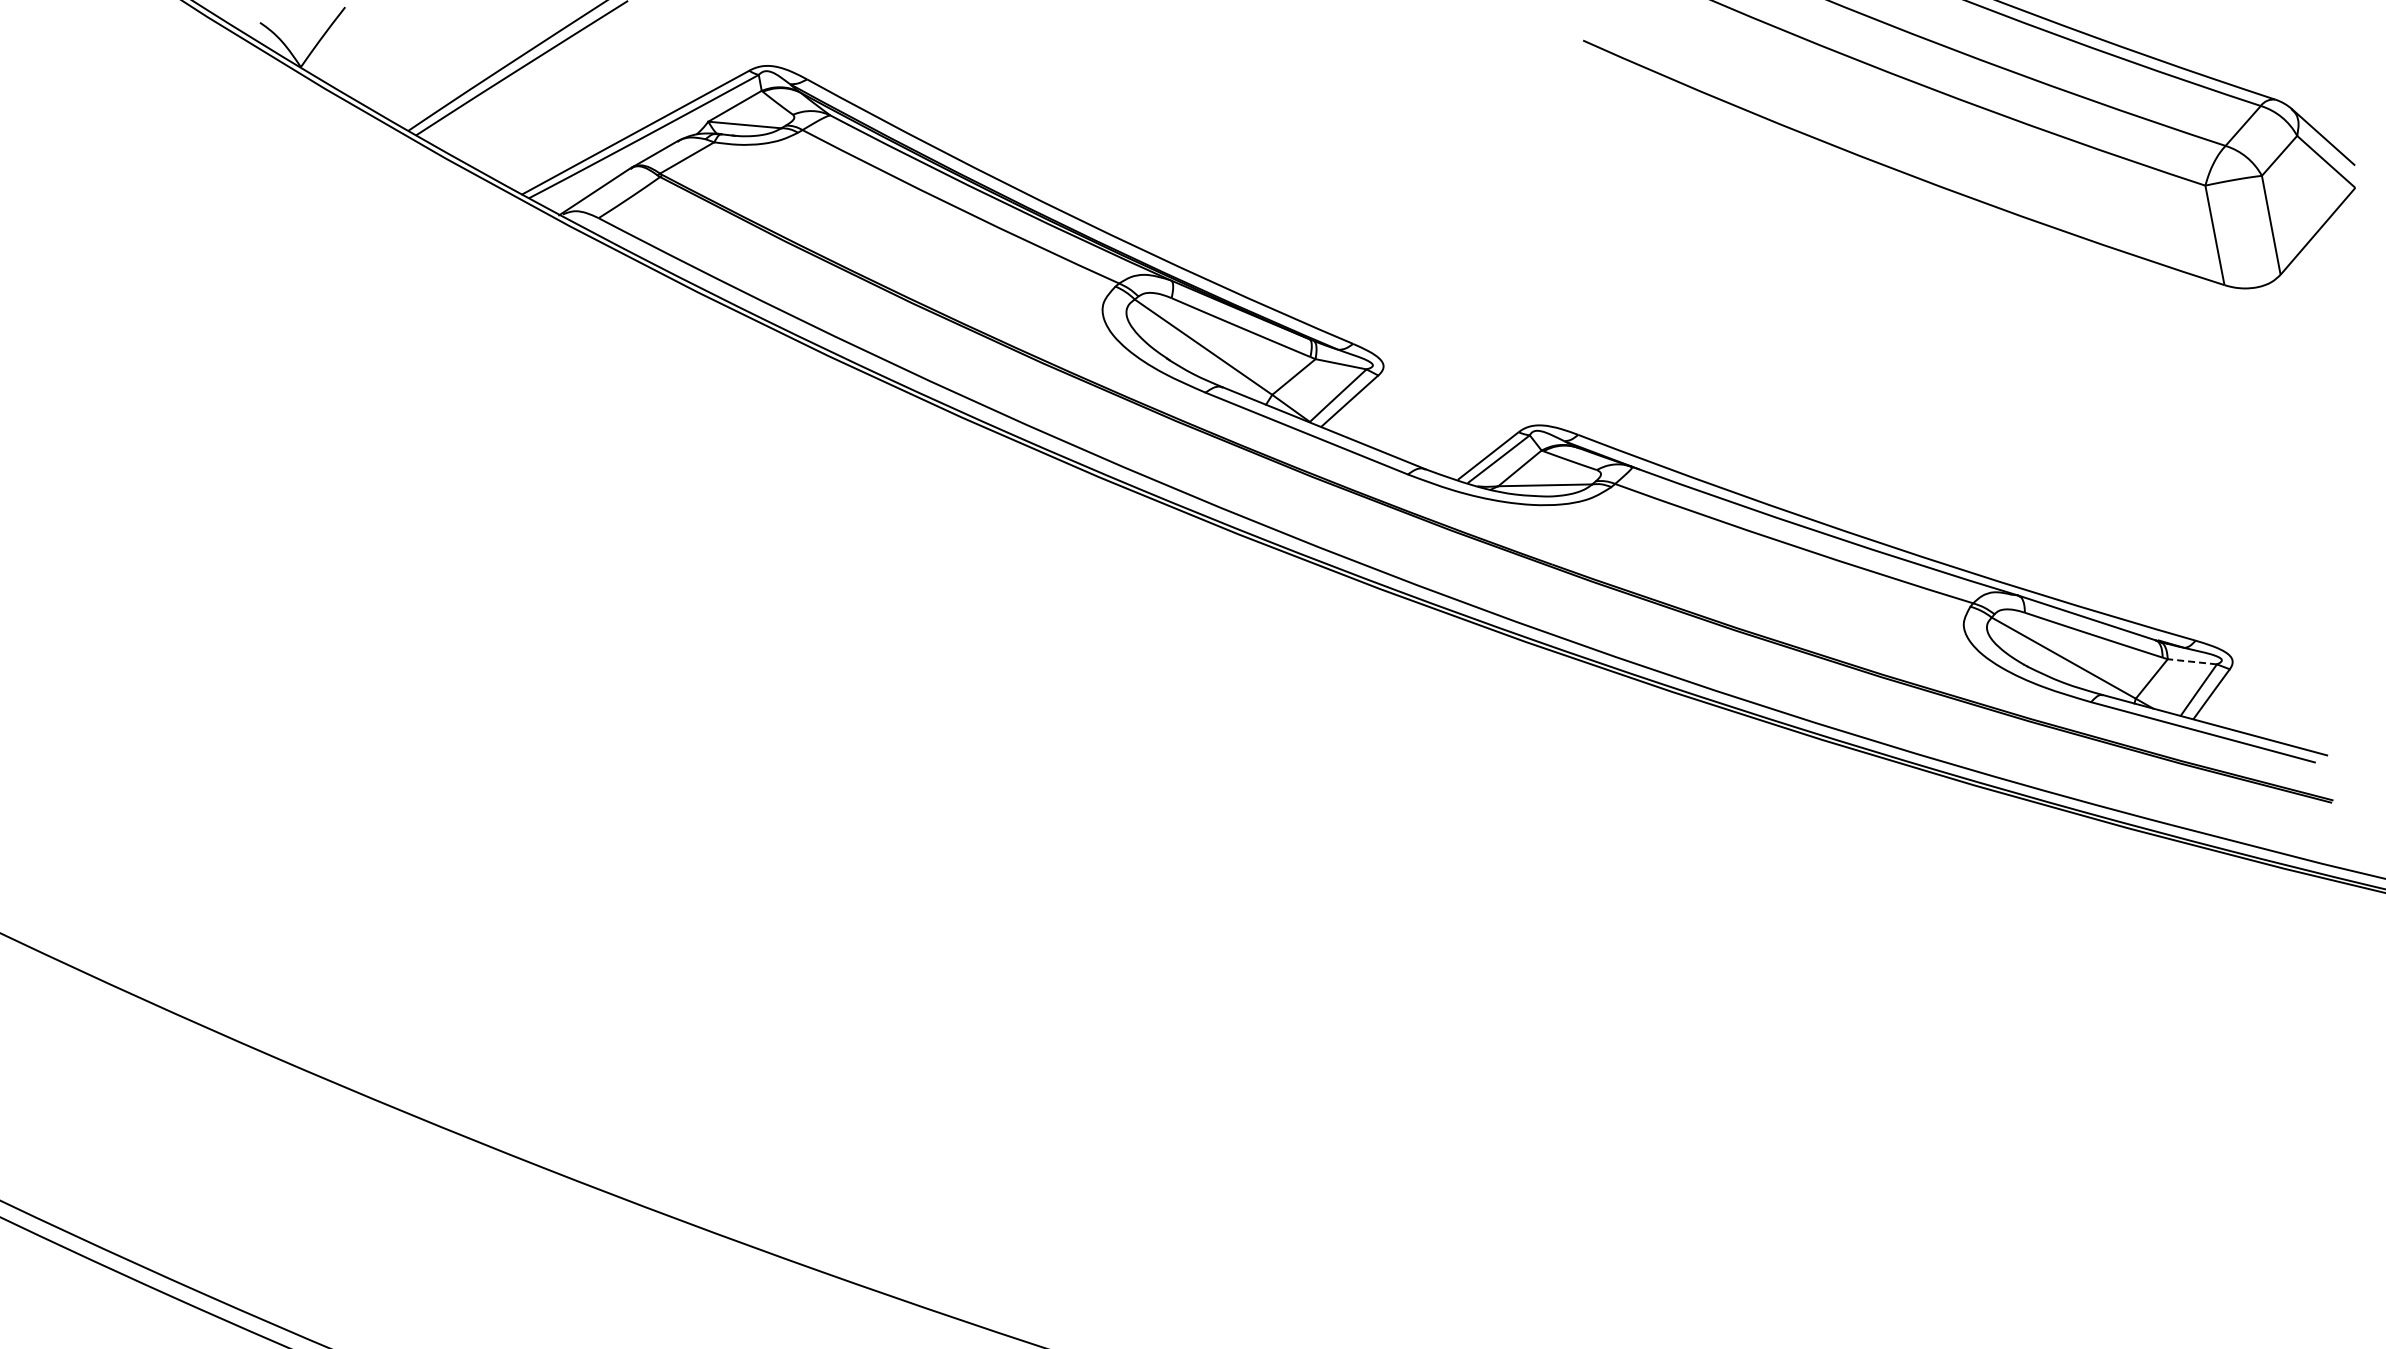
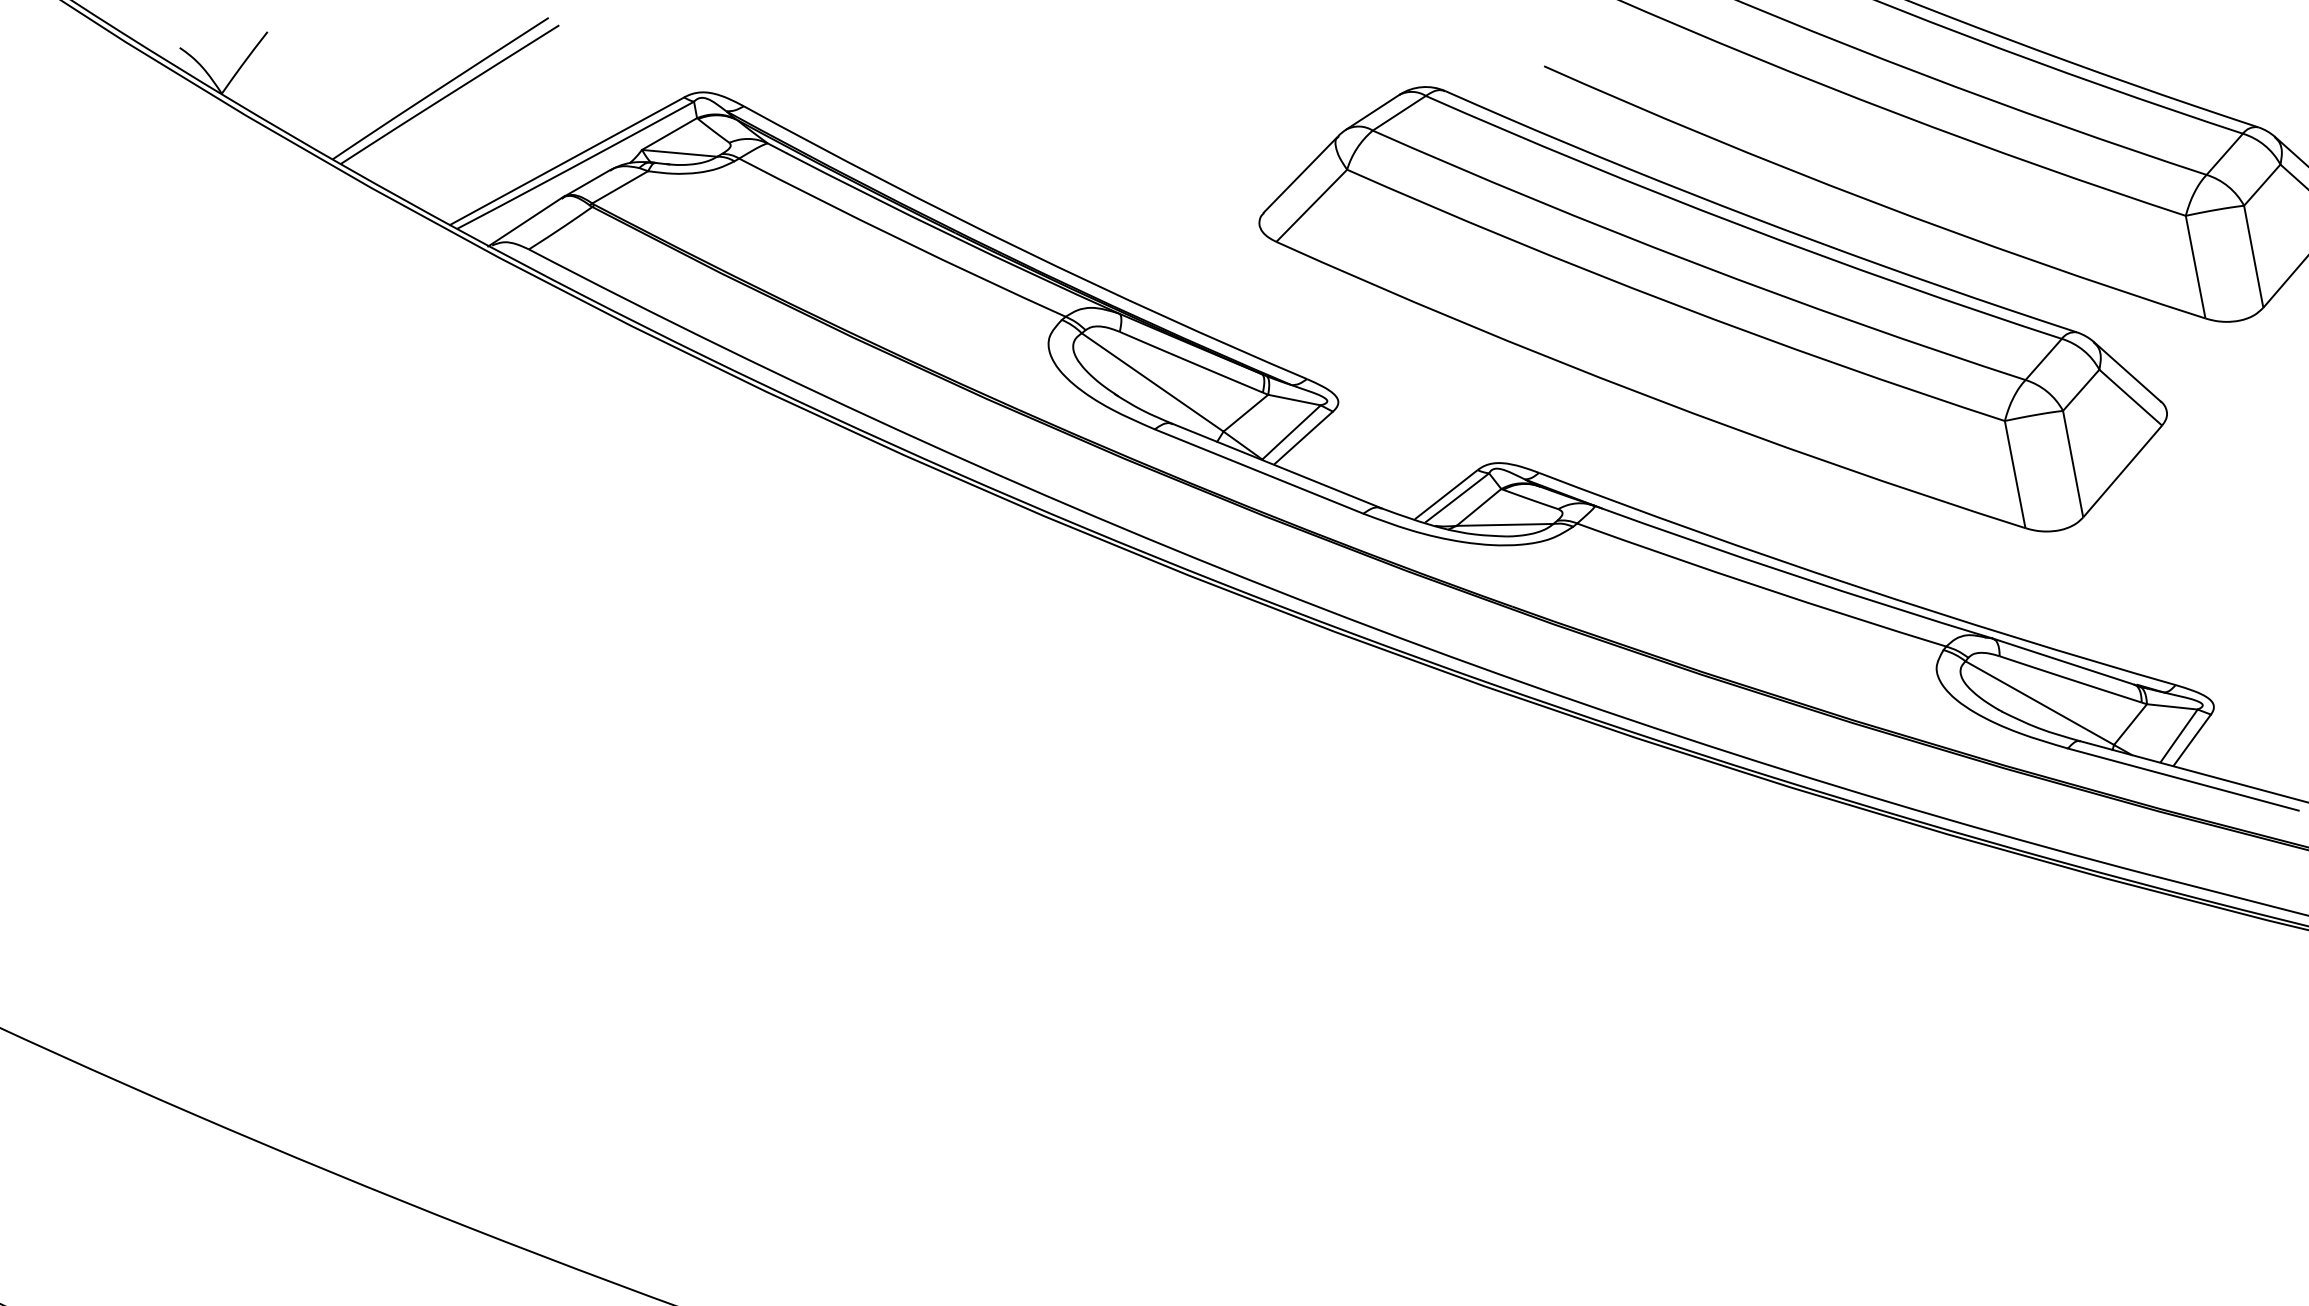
part: (1747, 275) -> (1713, 308), added
line: (2192, 661) -> (2172, 706), dashed -> solid

